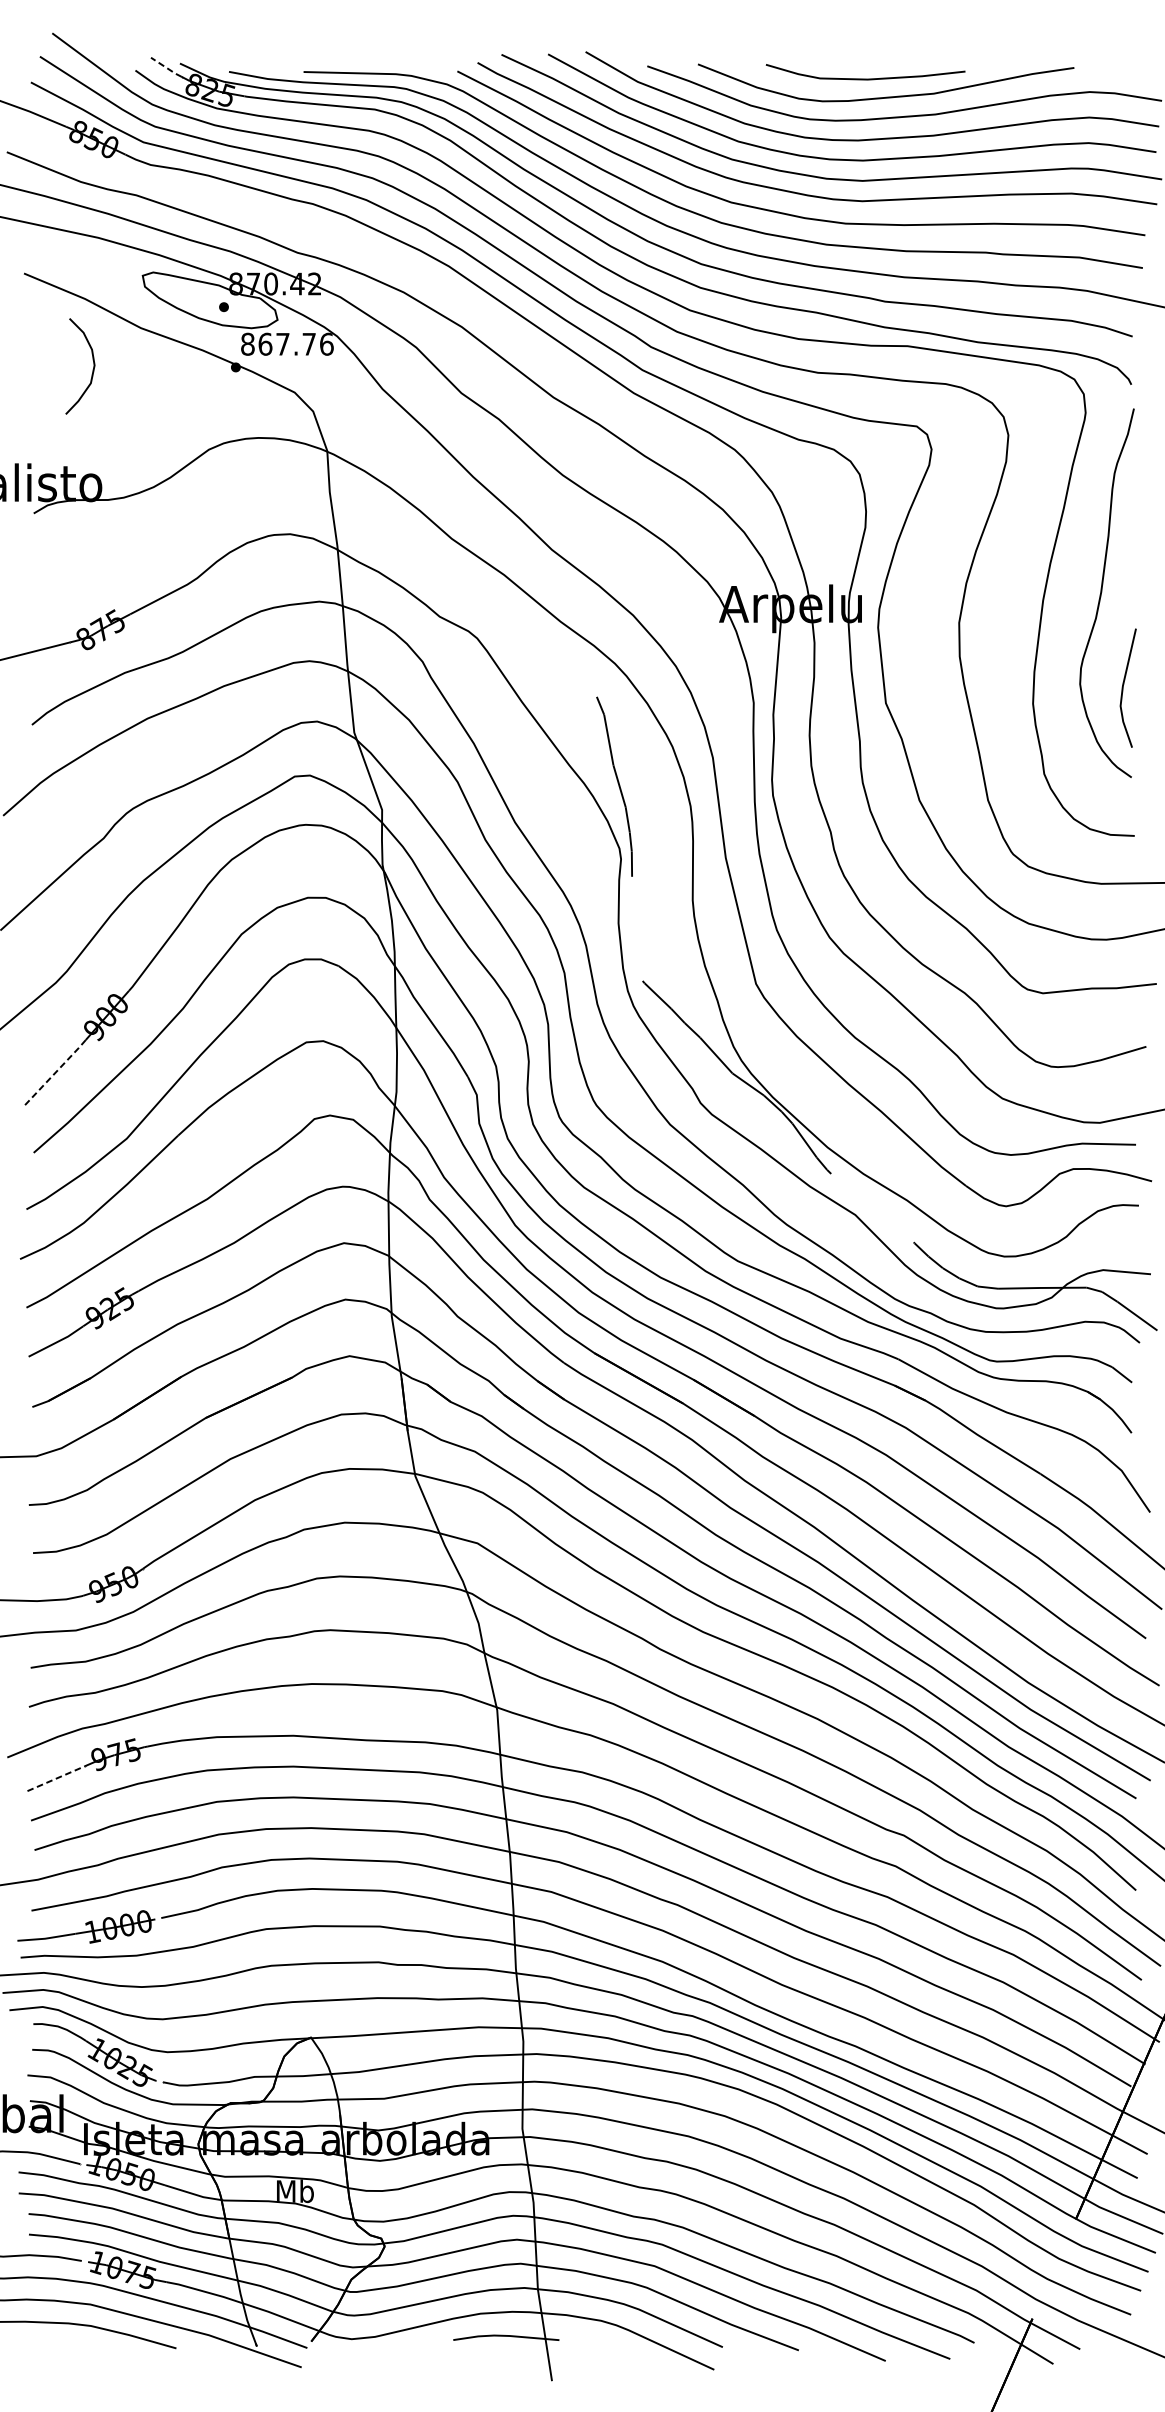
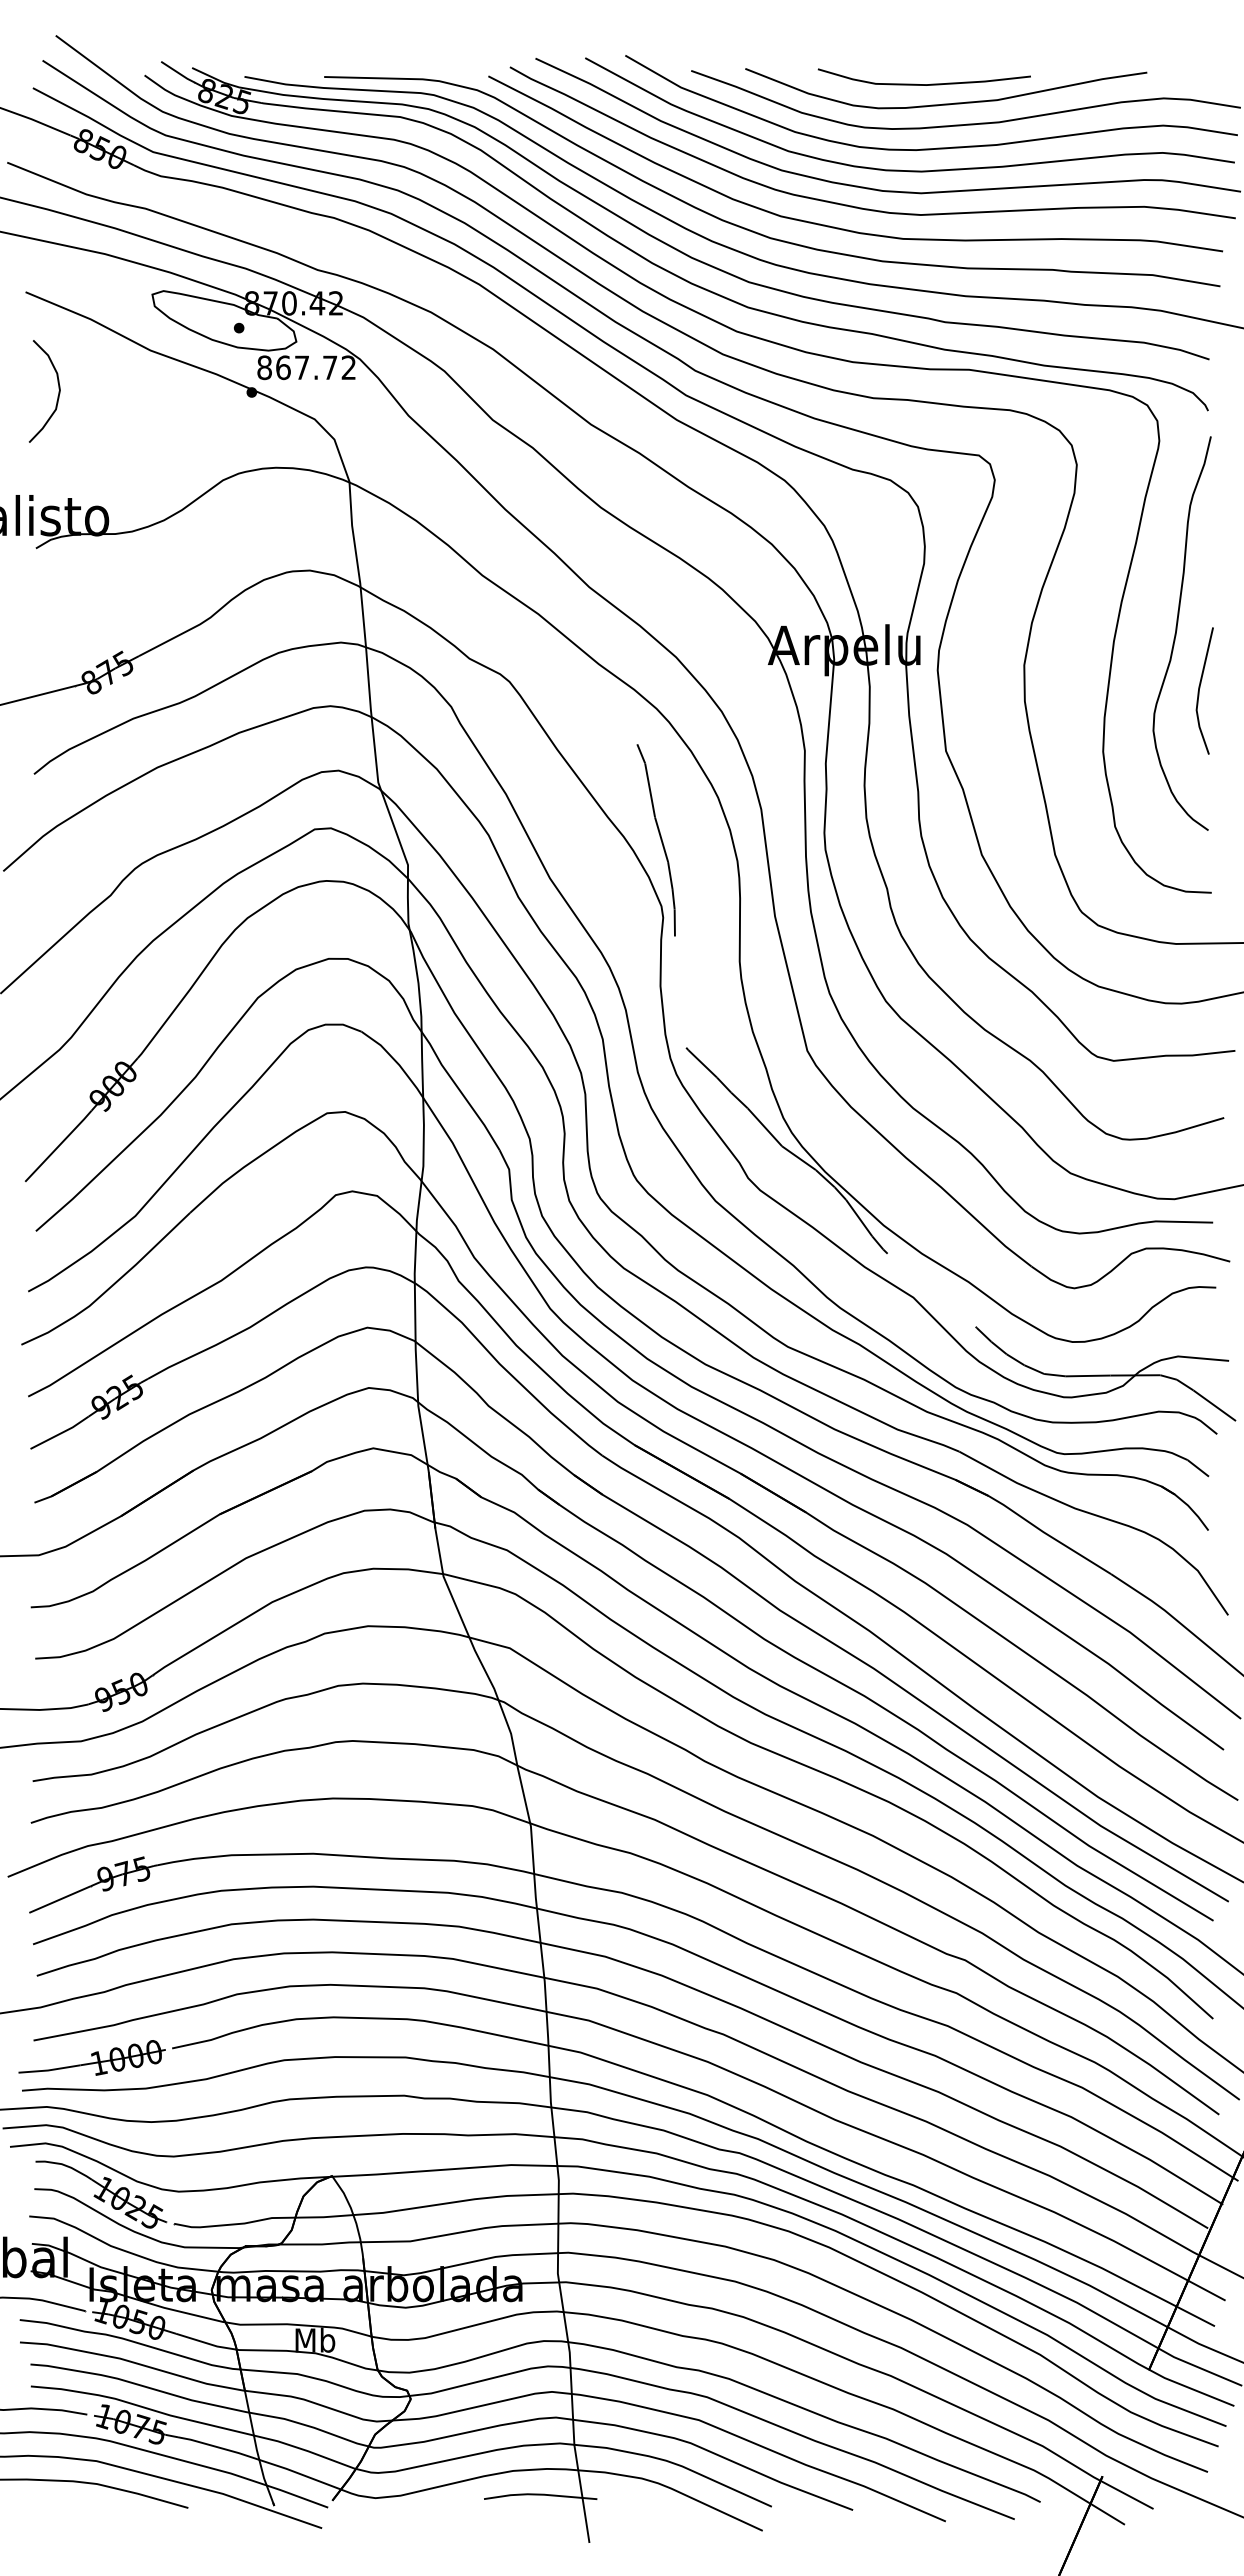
line: (166, 67) -> (177, 72), dashed -> solid
text: (326, 344) -> (348, 367), 867.76 -> 867.72
curve: (92, 371) -> (57, 396), moved
line: (1124, 685) -> (1200, 688), moved
line: (54, 1073) -> (58, 1146), dashed -> solid
line: (56, 1778) -> (60, 1899), dashed -> solid

